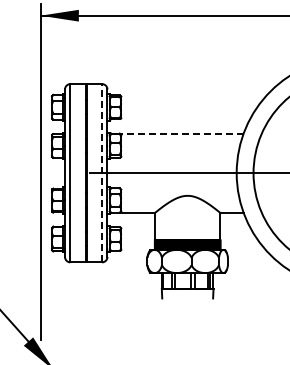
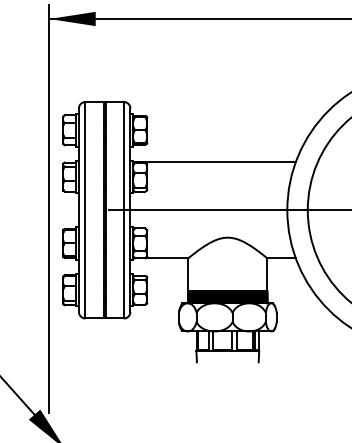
line: (176, 133) -> (214, 162), dashed -> solid
line: (102, 172) -> (124, 209), dashed -> solid

